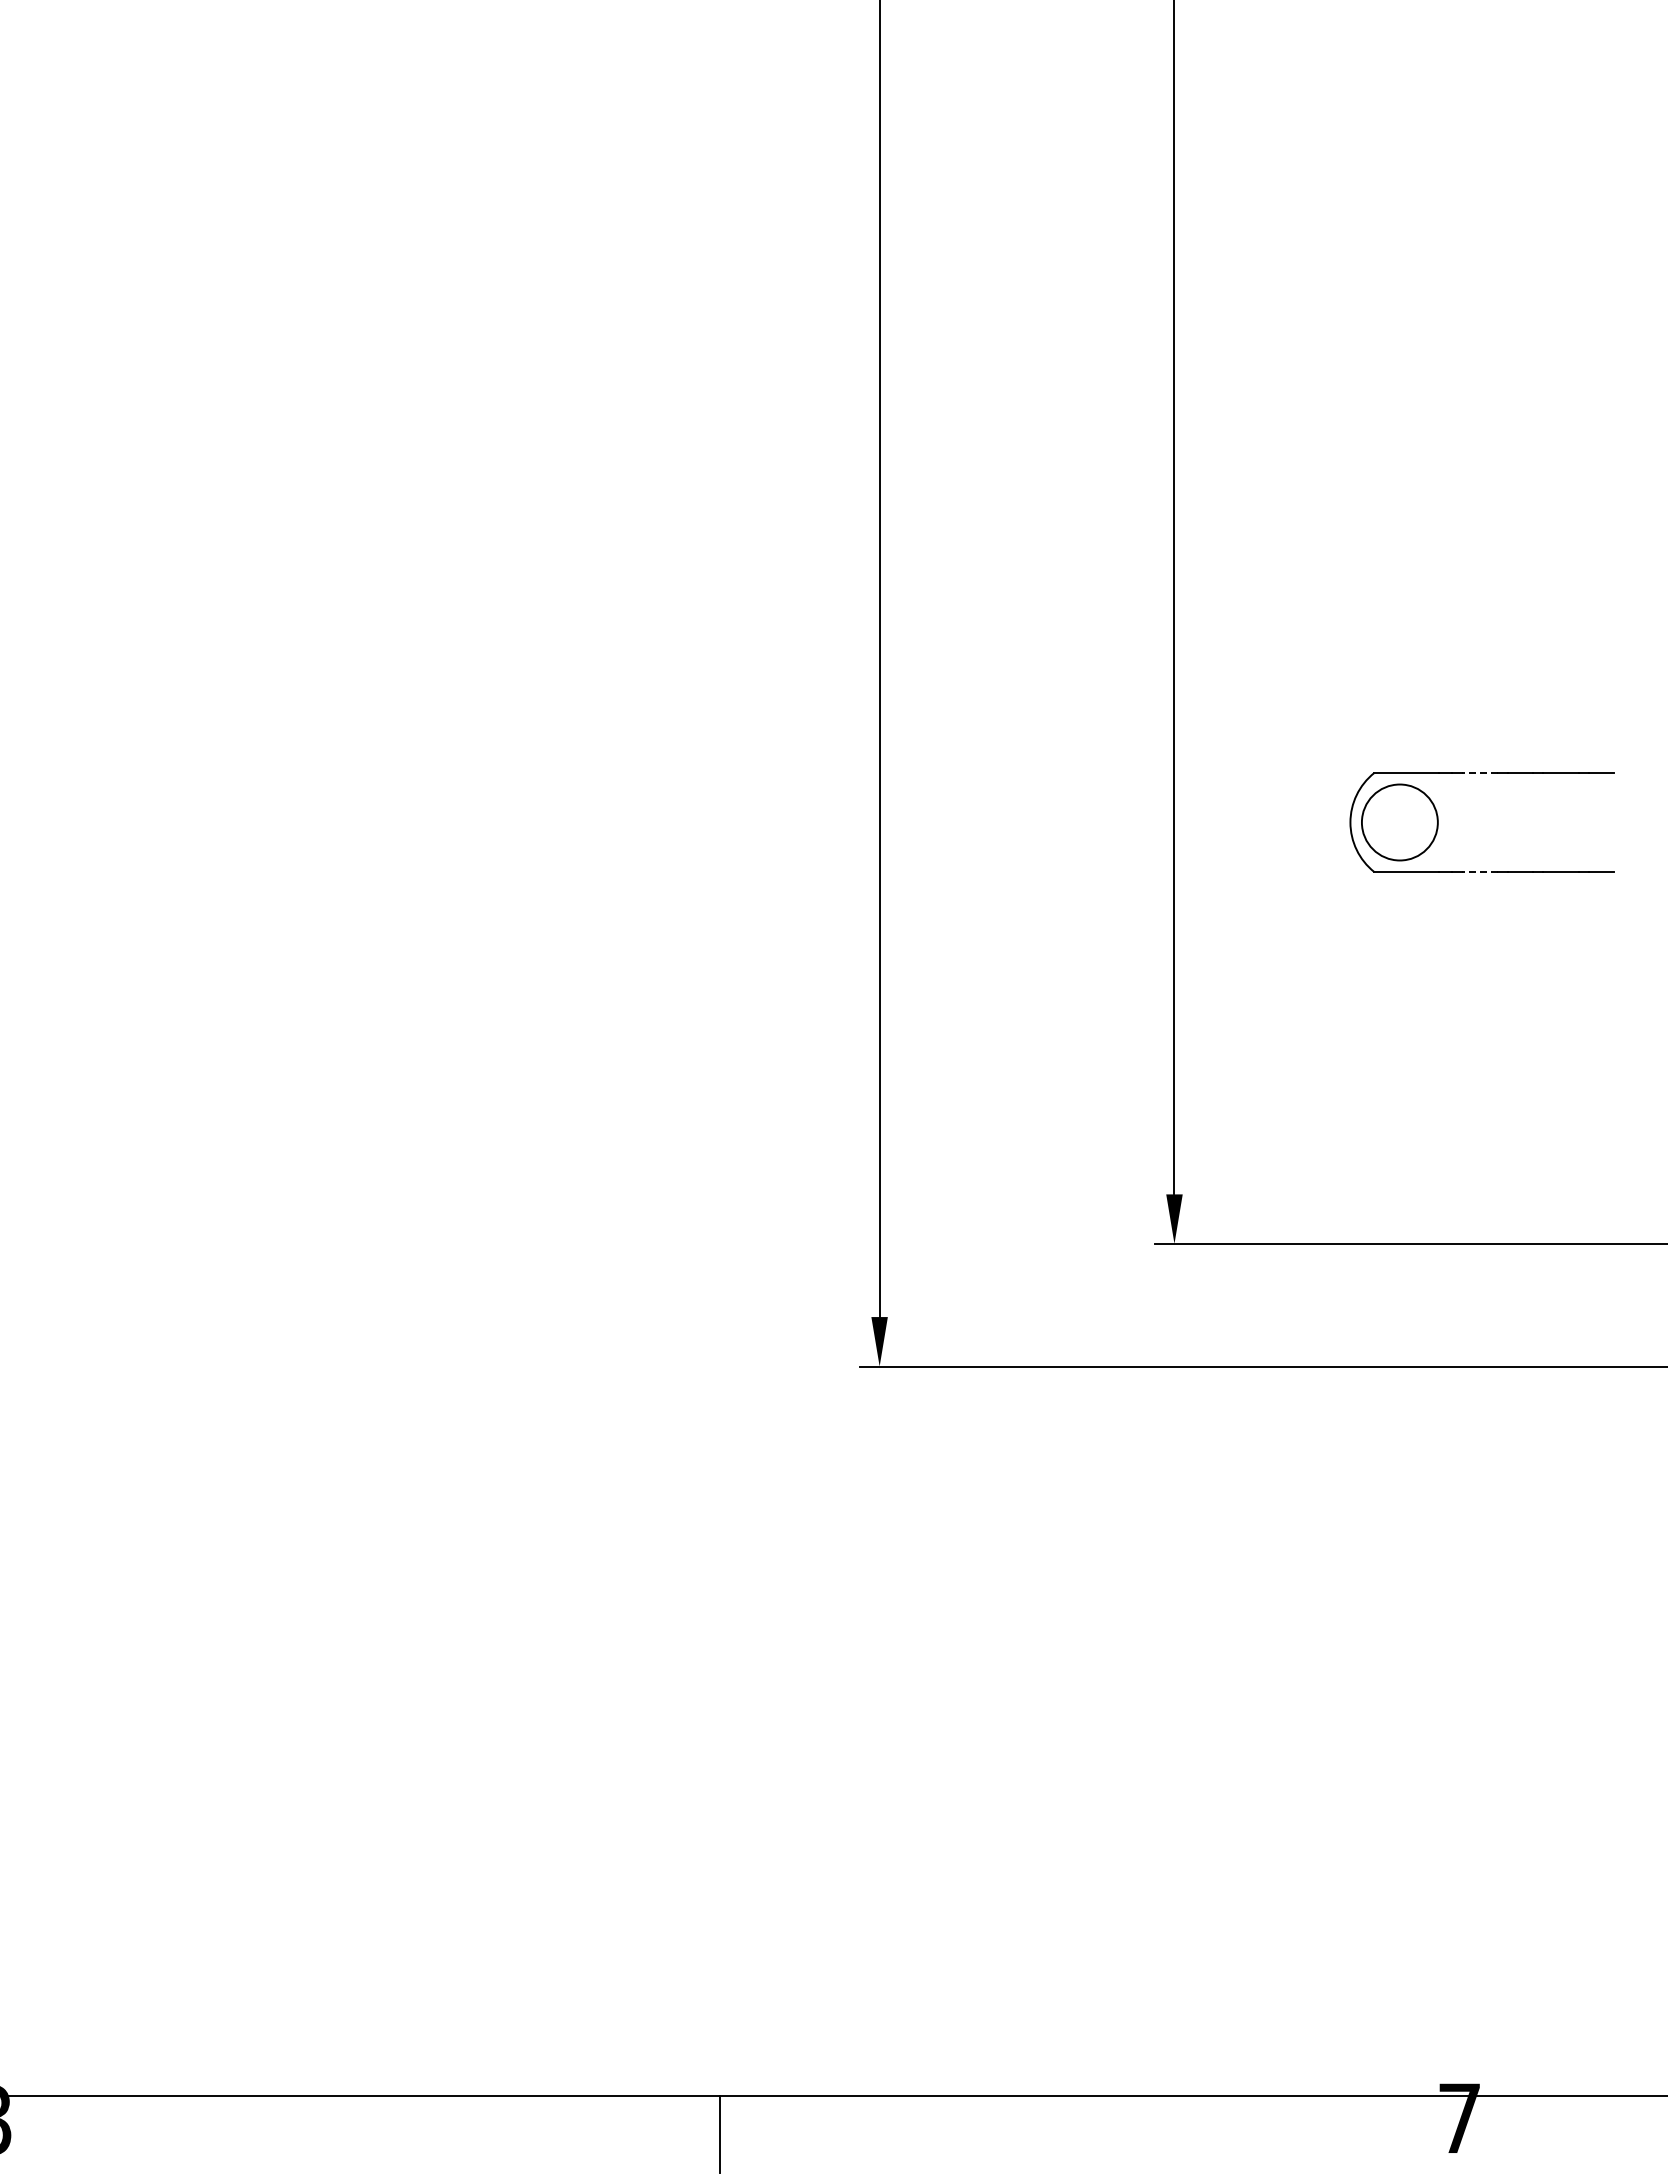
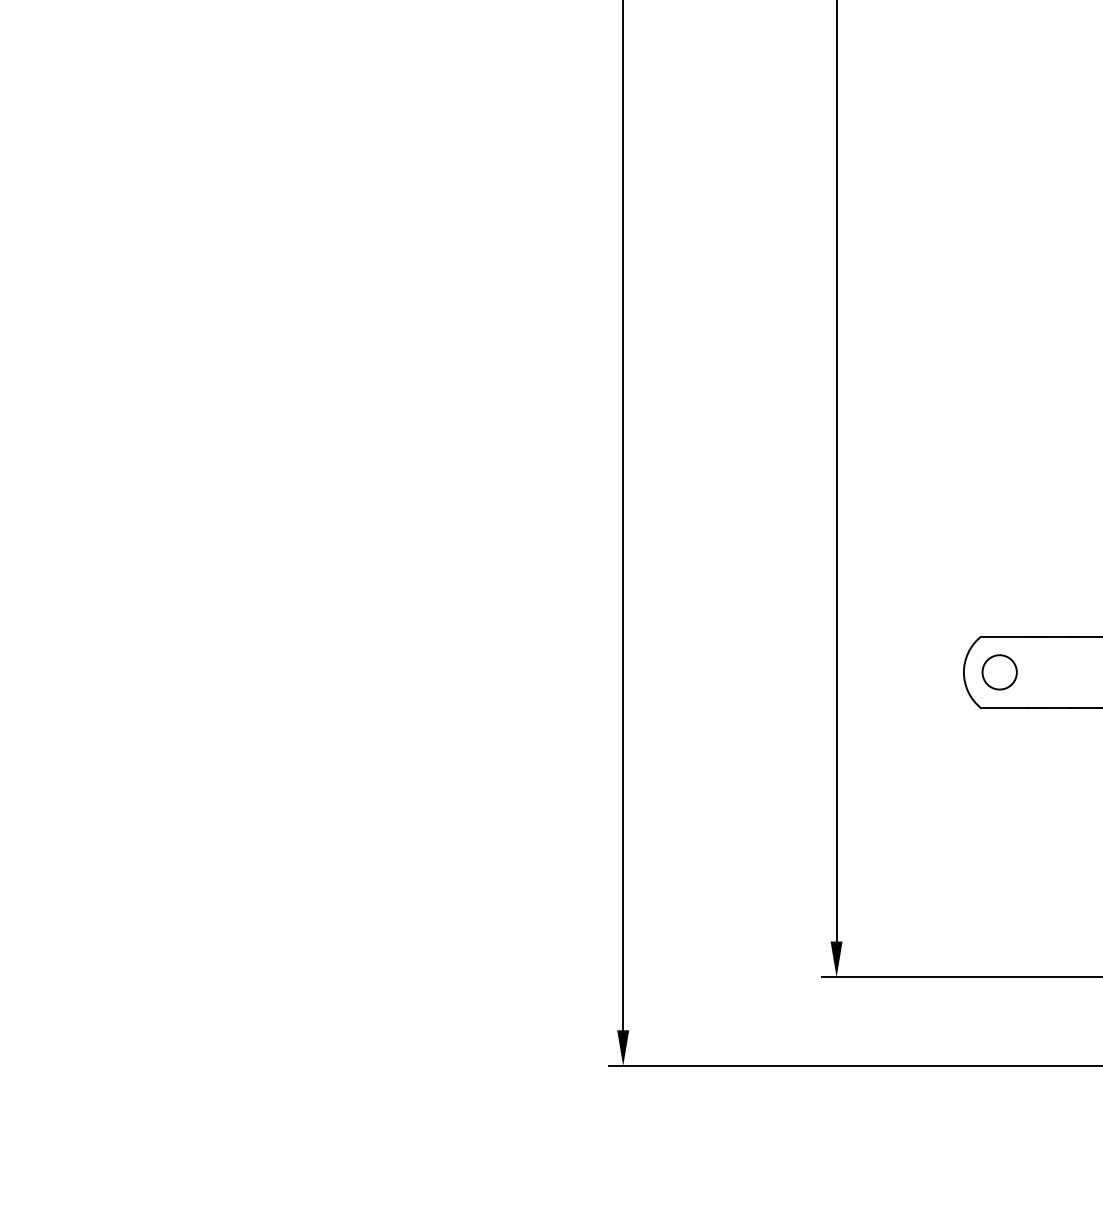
line: (1479, 773) -> (1057, 636), dashed -> solid
circle: (1399, 822) -> (999, 672), size x0.62
line: (1479, 871) -> (1057, 707), dashed -> solid

